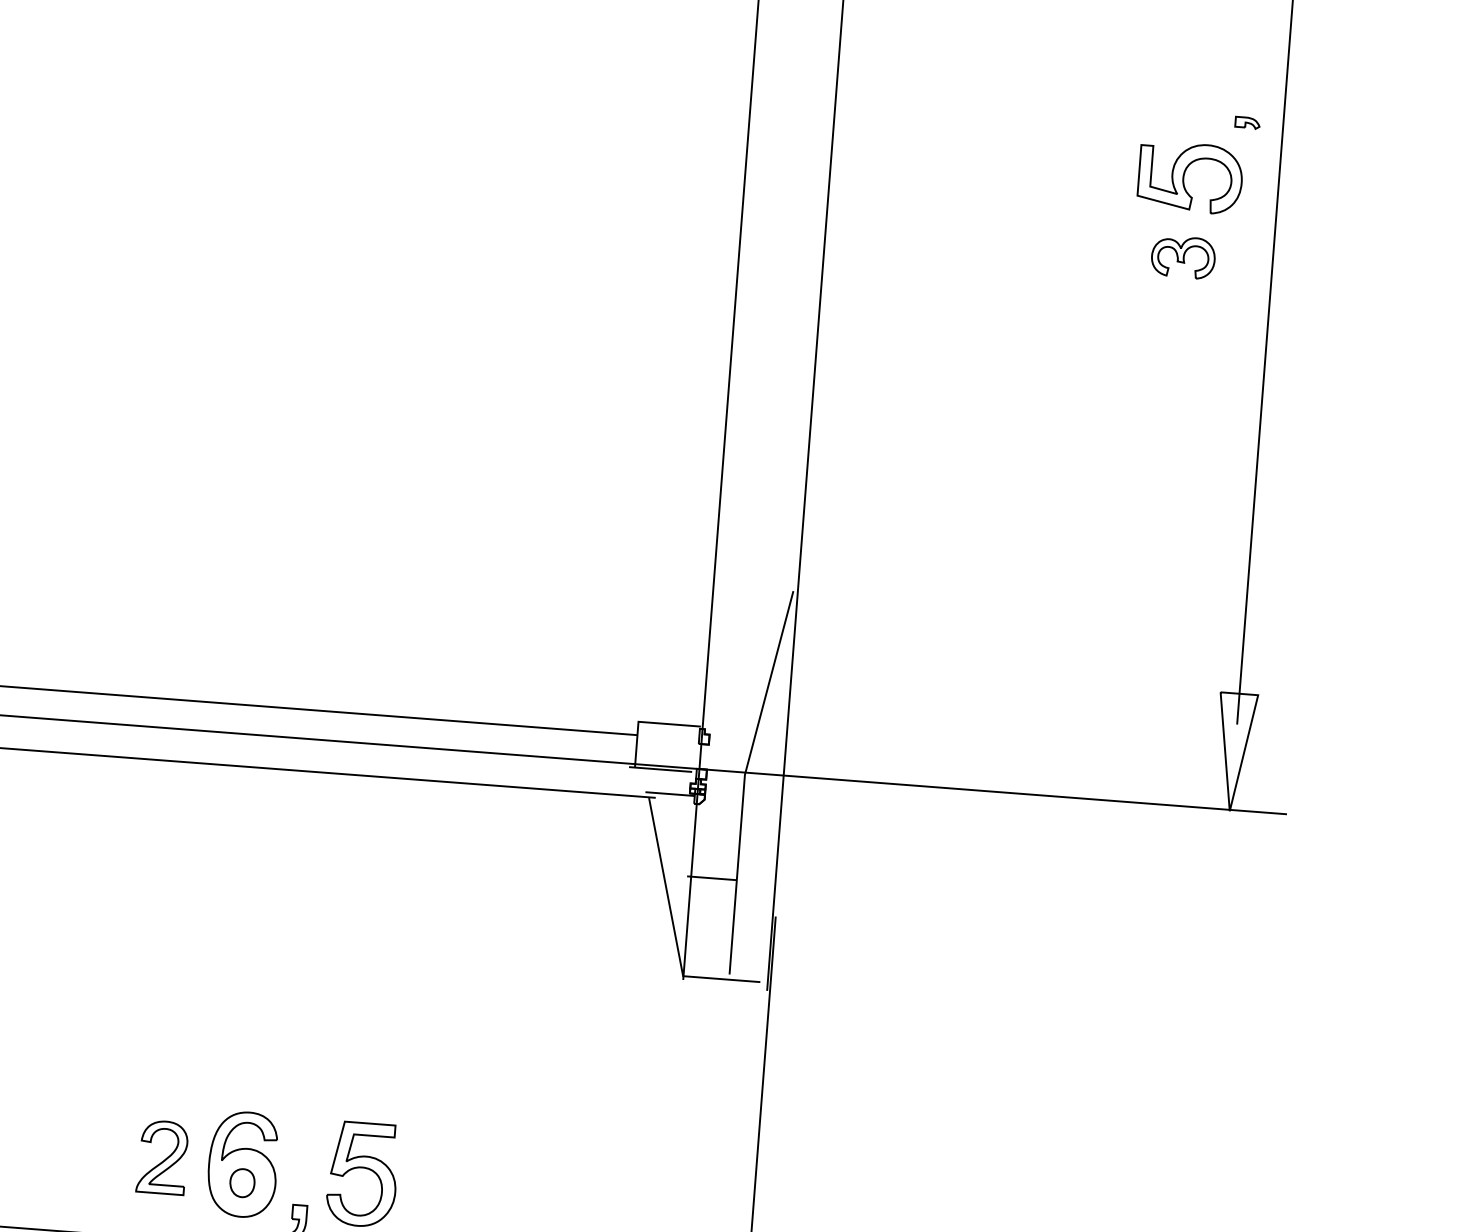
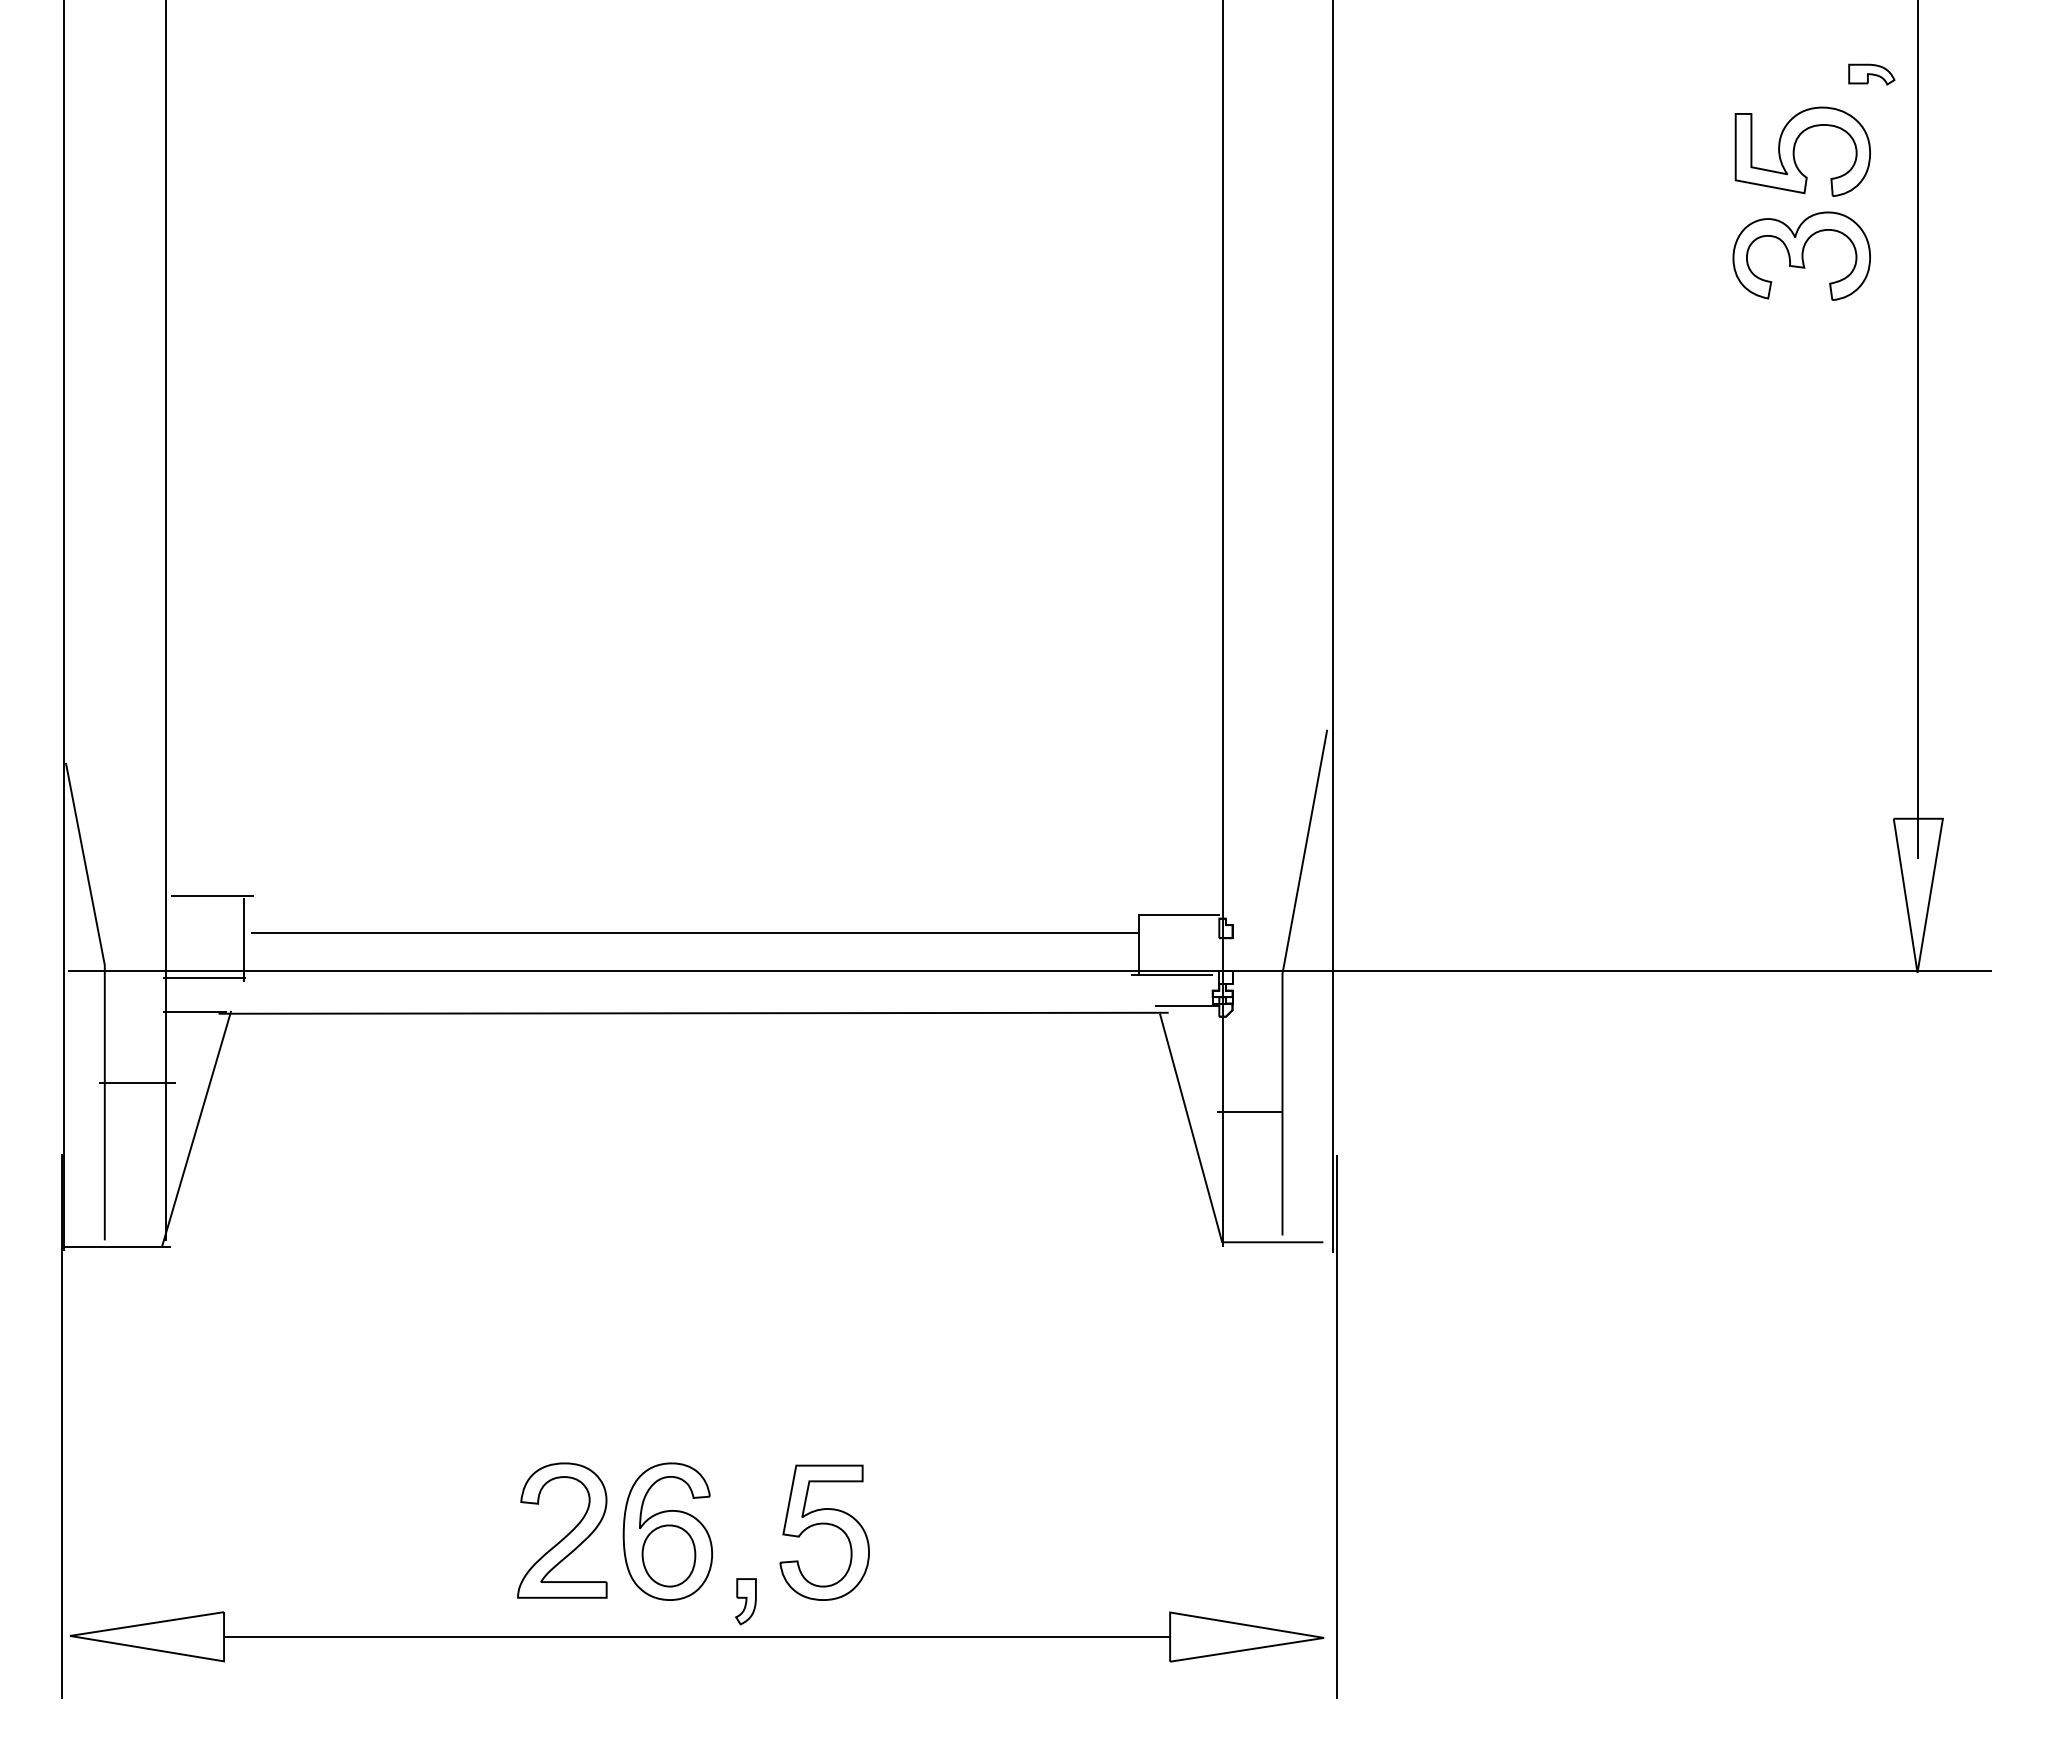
part: (1247, 122) -> (1871, 74), size x1.43
part: (1183, 256) -> (1801, 255), size x1.67
part: (162, 1157) -> (562, 1530), size x1.43
part: (242, 1182) -> (668, 1555), size x1.67

